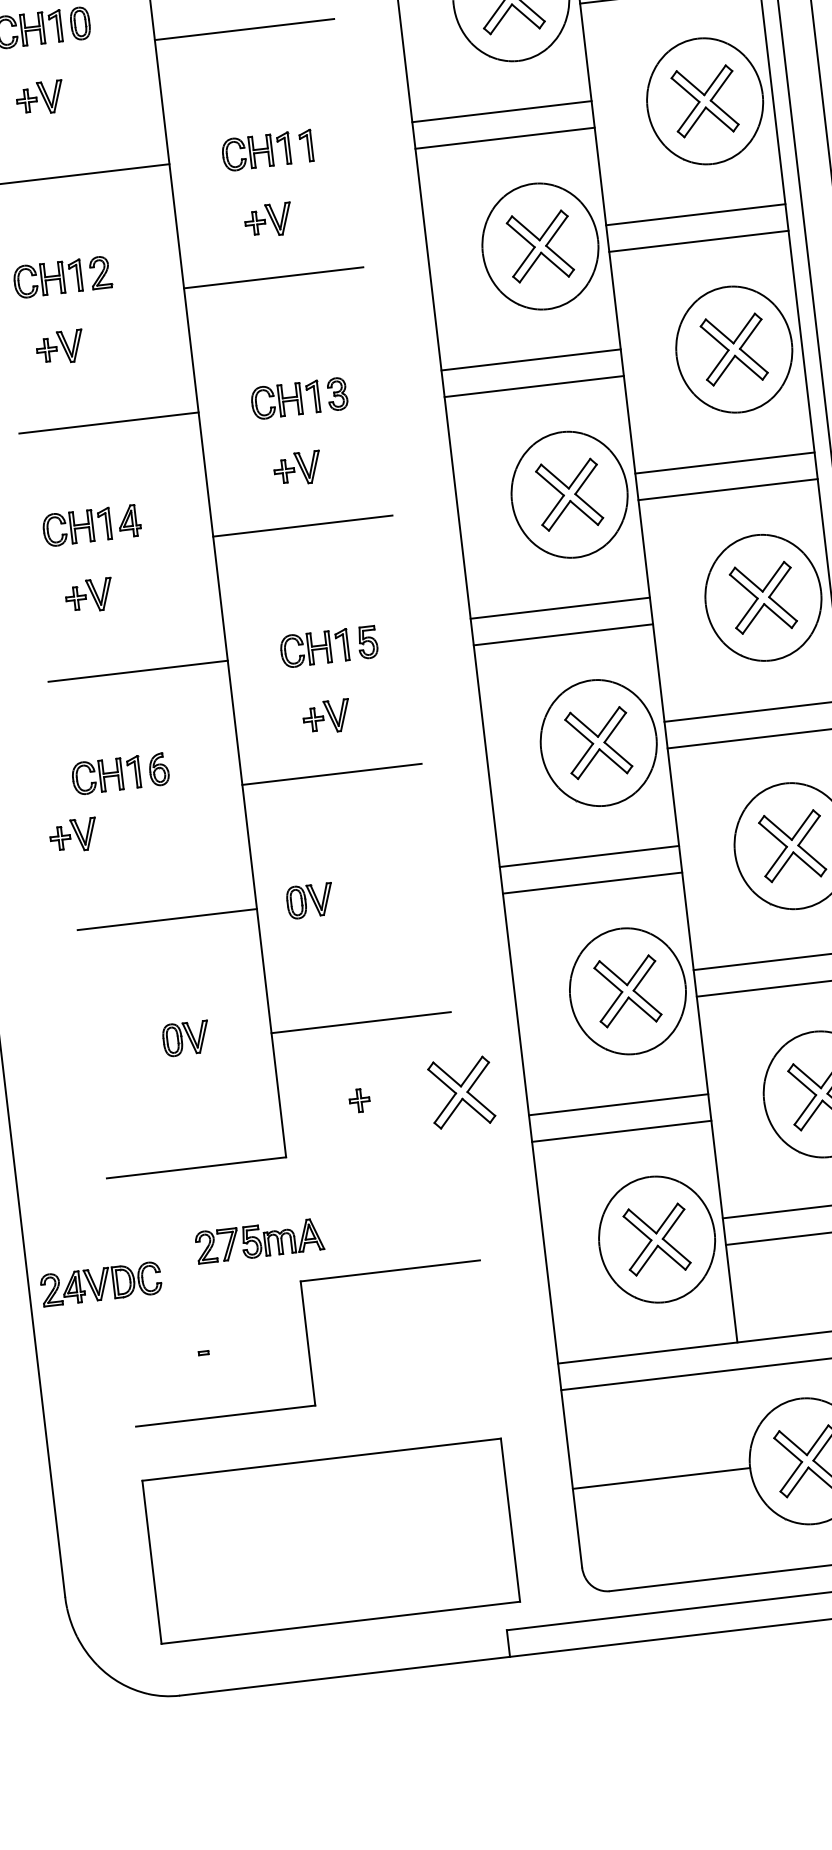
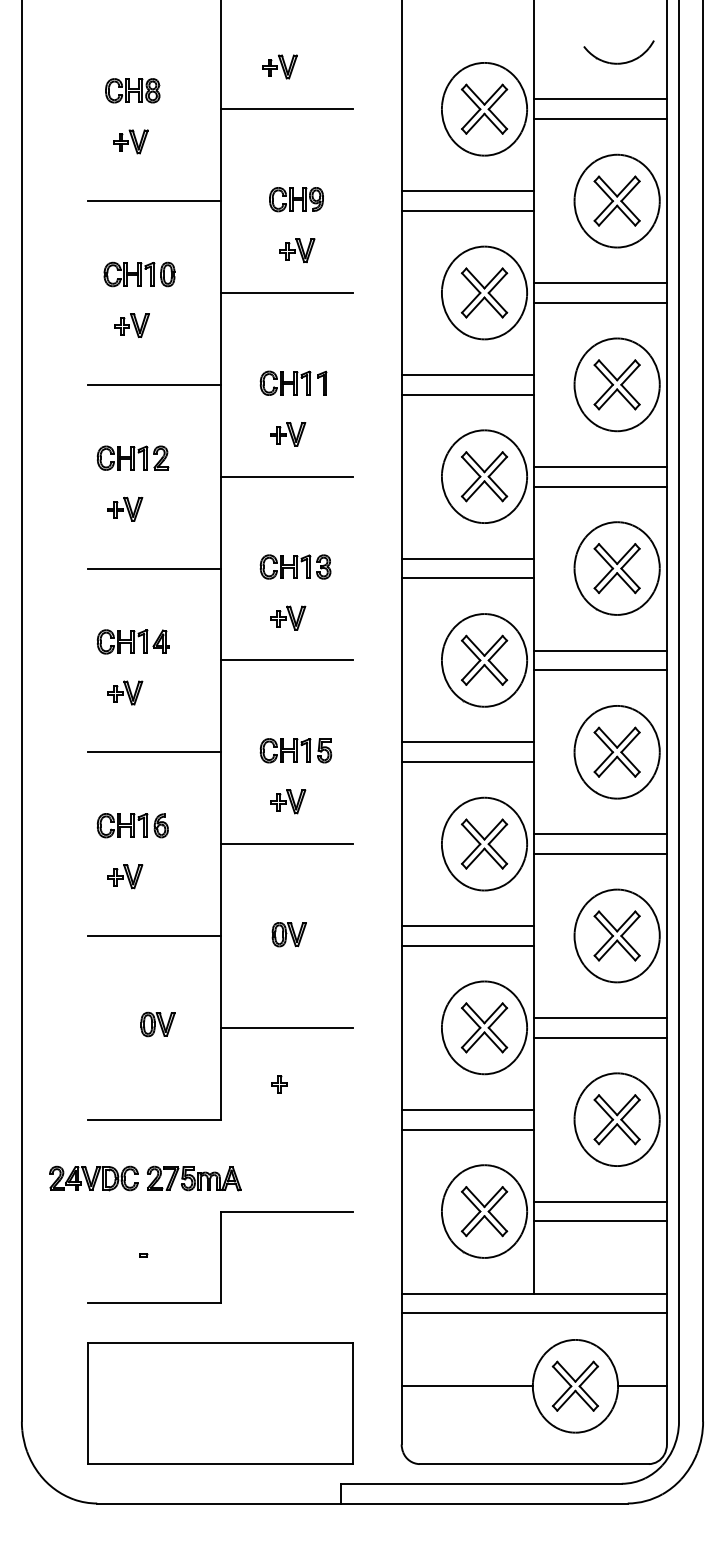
part: (73, 835) -> (125, 876), moved
part: (309, 900) -> (288, 934), moved
part: (461, 1092) -> (354, 1087), removed
part: (100, 1284) -> (93, 1178), moved

